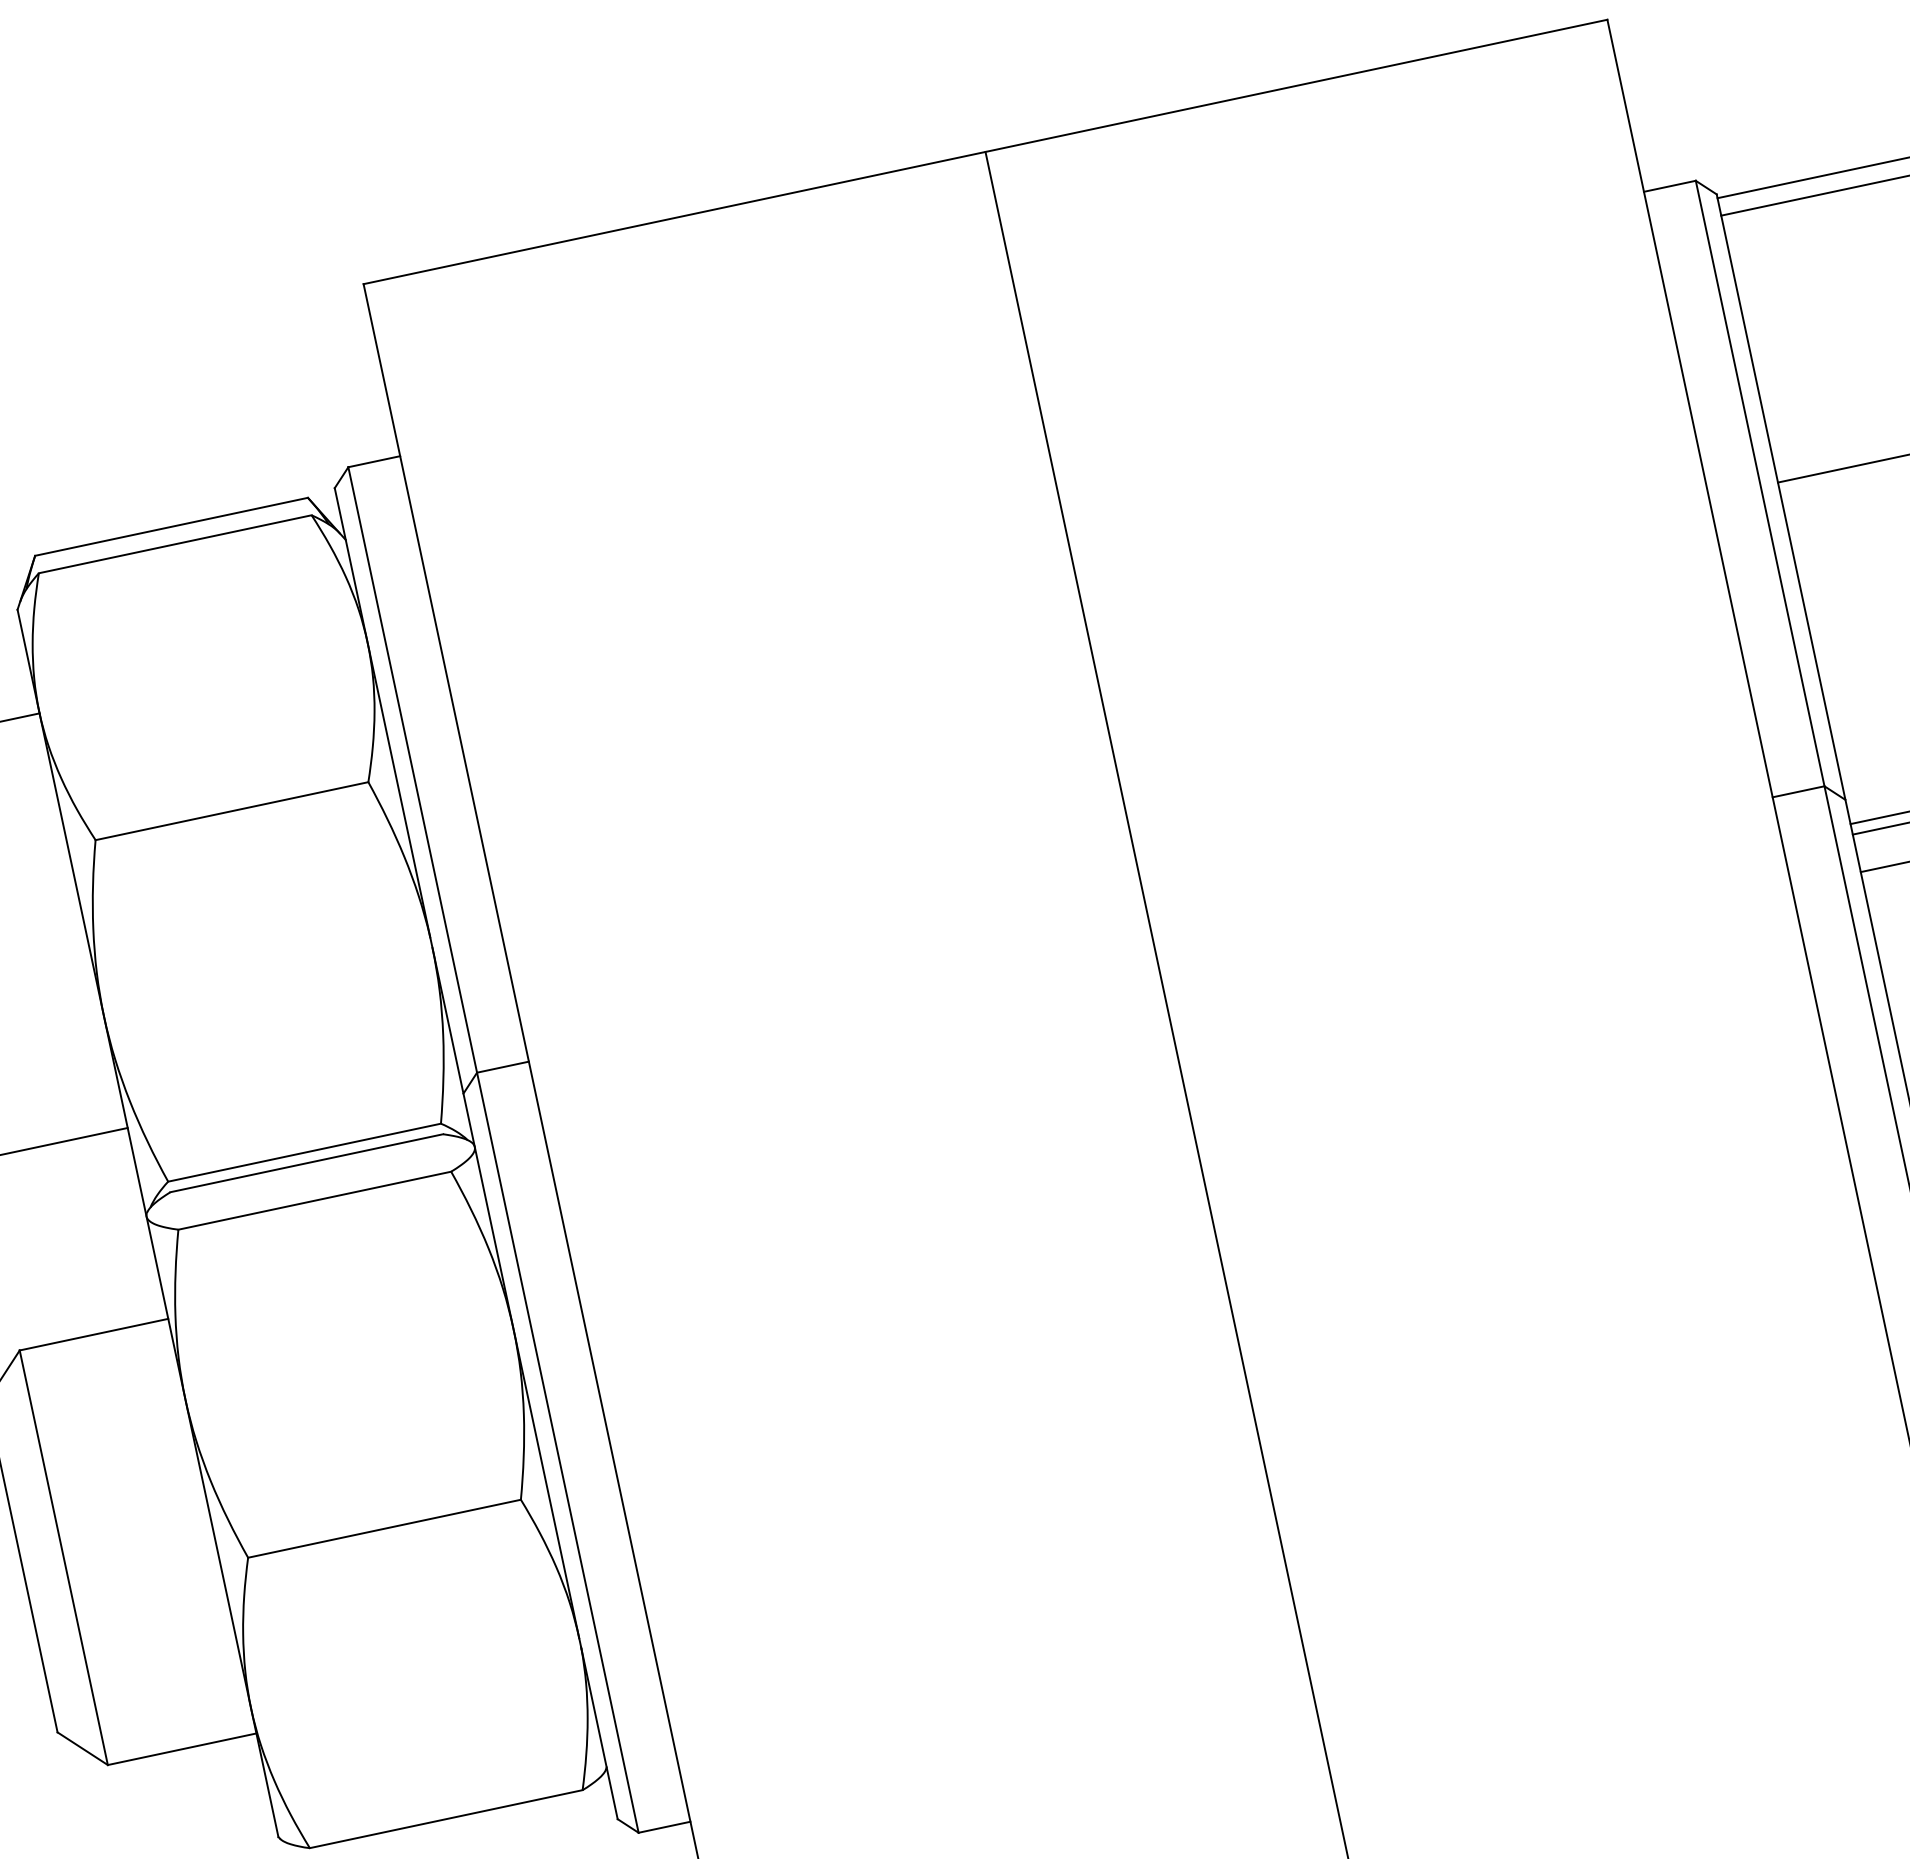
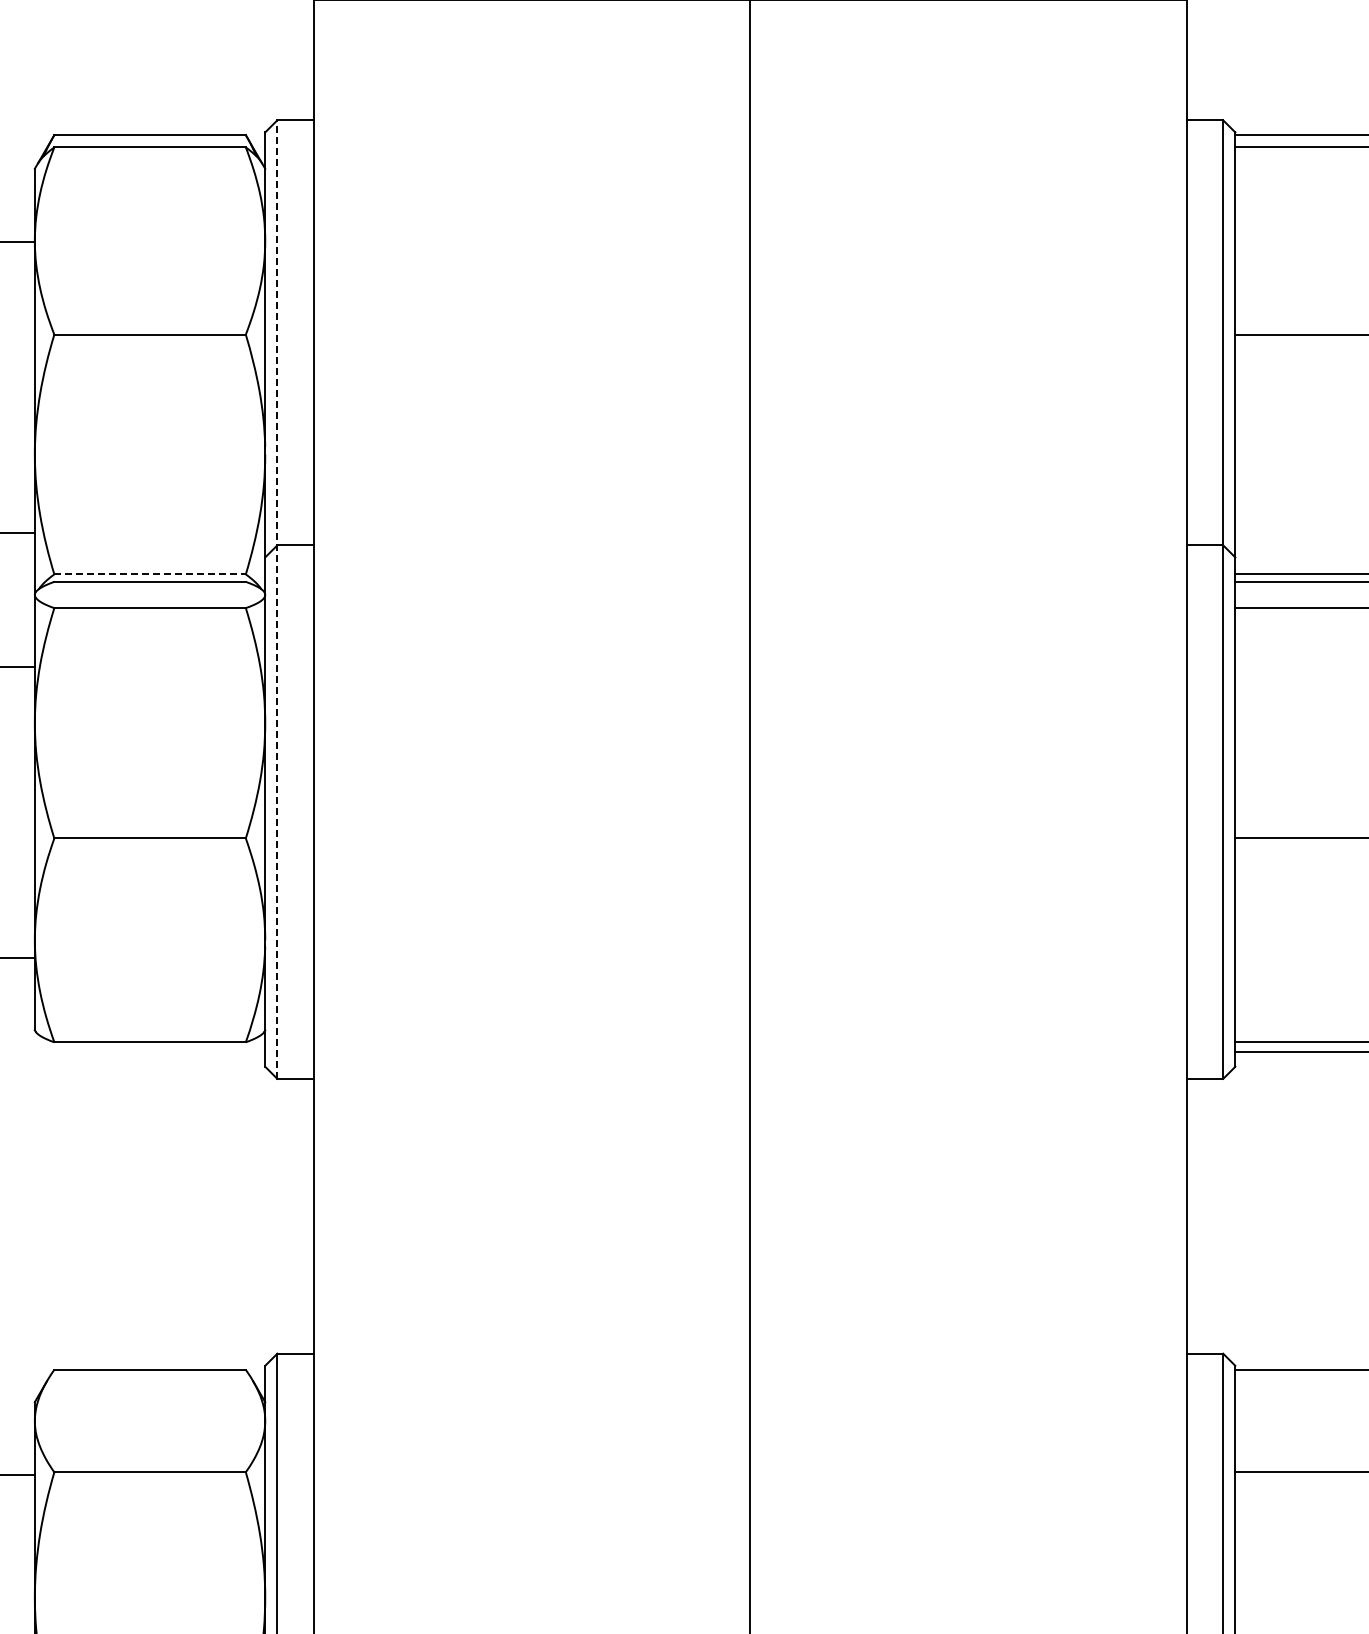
line: (493, 1149) -> (277, 599), solid -> dashed
line: (305, 1152) -> (150, 574), solid -> dashed

